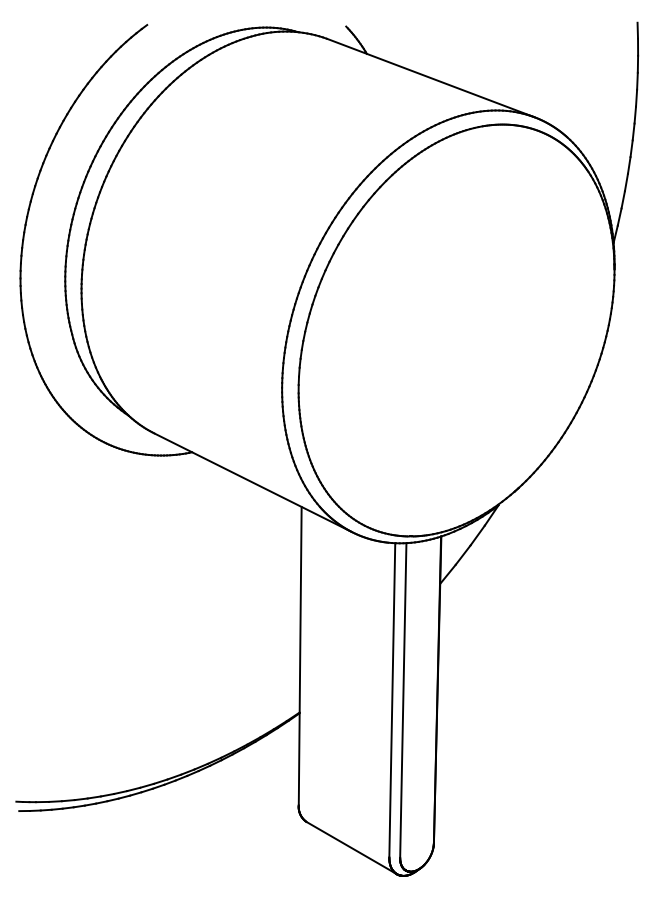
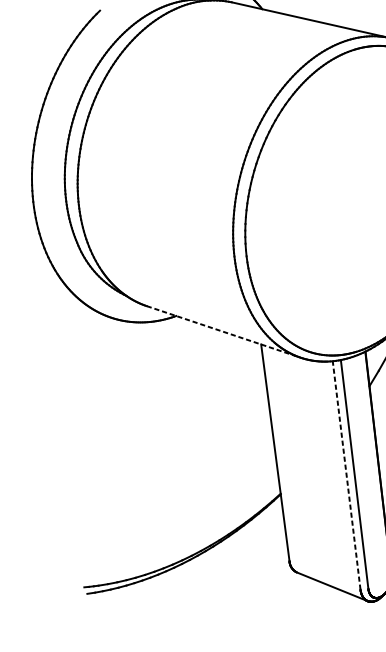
line: (253, 482) -> (223, 331), solid -> dashed
line: (392, 699) -> (346, 474), solid -> dashed

